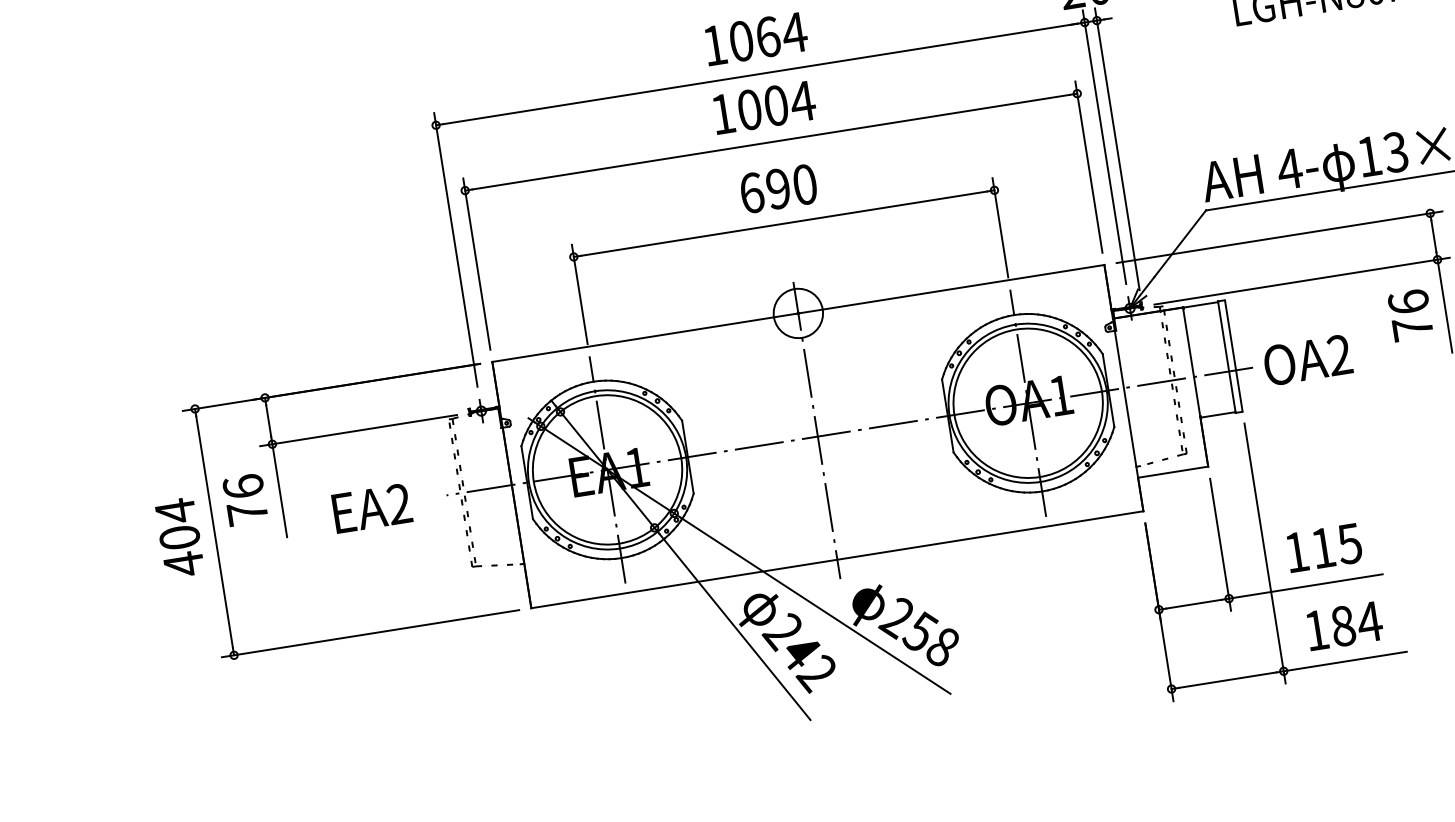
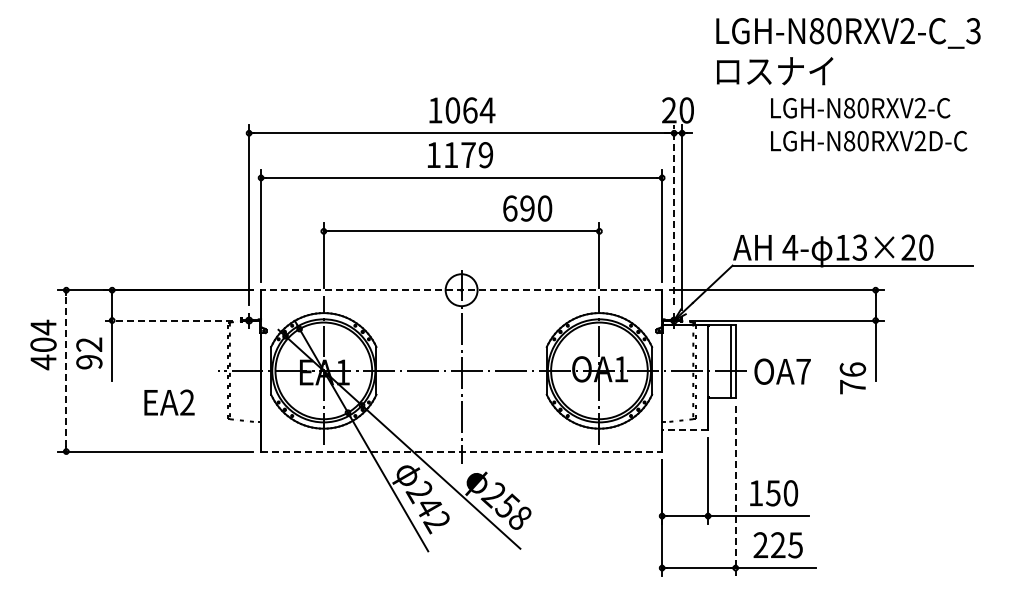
text: (776, 106) -> (468, 155), 1004 -> 1179
line: (1104, 146) -> (674, 214), solid -> dashed
text: (778, 188) -> (527, 208), moved
line: (798, 313) -> (461, 290), solid -> dashed
text: (1410, 315) -> (852, 378), moved
text: (1339, 354) -> (803, 371), OA2 -> OA7
line: (358, 430) -> (168, 320), solid -> dashed
line: (1173, 471) -> (685, 429), solid -> dashed
text: (245, 500) -> (89, 353), 76 -> 92
text: (372, 508) -> (169, 402), moved
line: (214, 531) -> (66, 370), solid -> dashed
text: (179, 537) -> (43, 344), moved
text: (1337, 546) -> (782, 493), 115 -> 150
line: (1264, 554) -> (735, 491), solid -> dashed
line: (837, 559) -> (461, 451), solid -> dashed
text: (1343, 626) -> (778, 545), 184 -> 225

